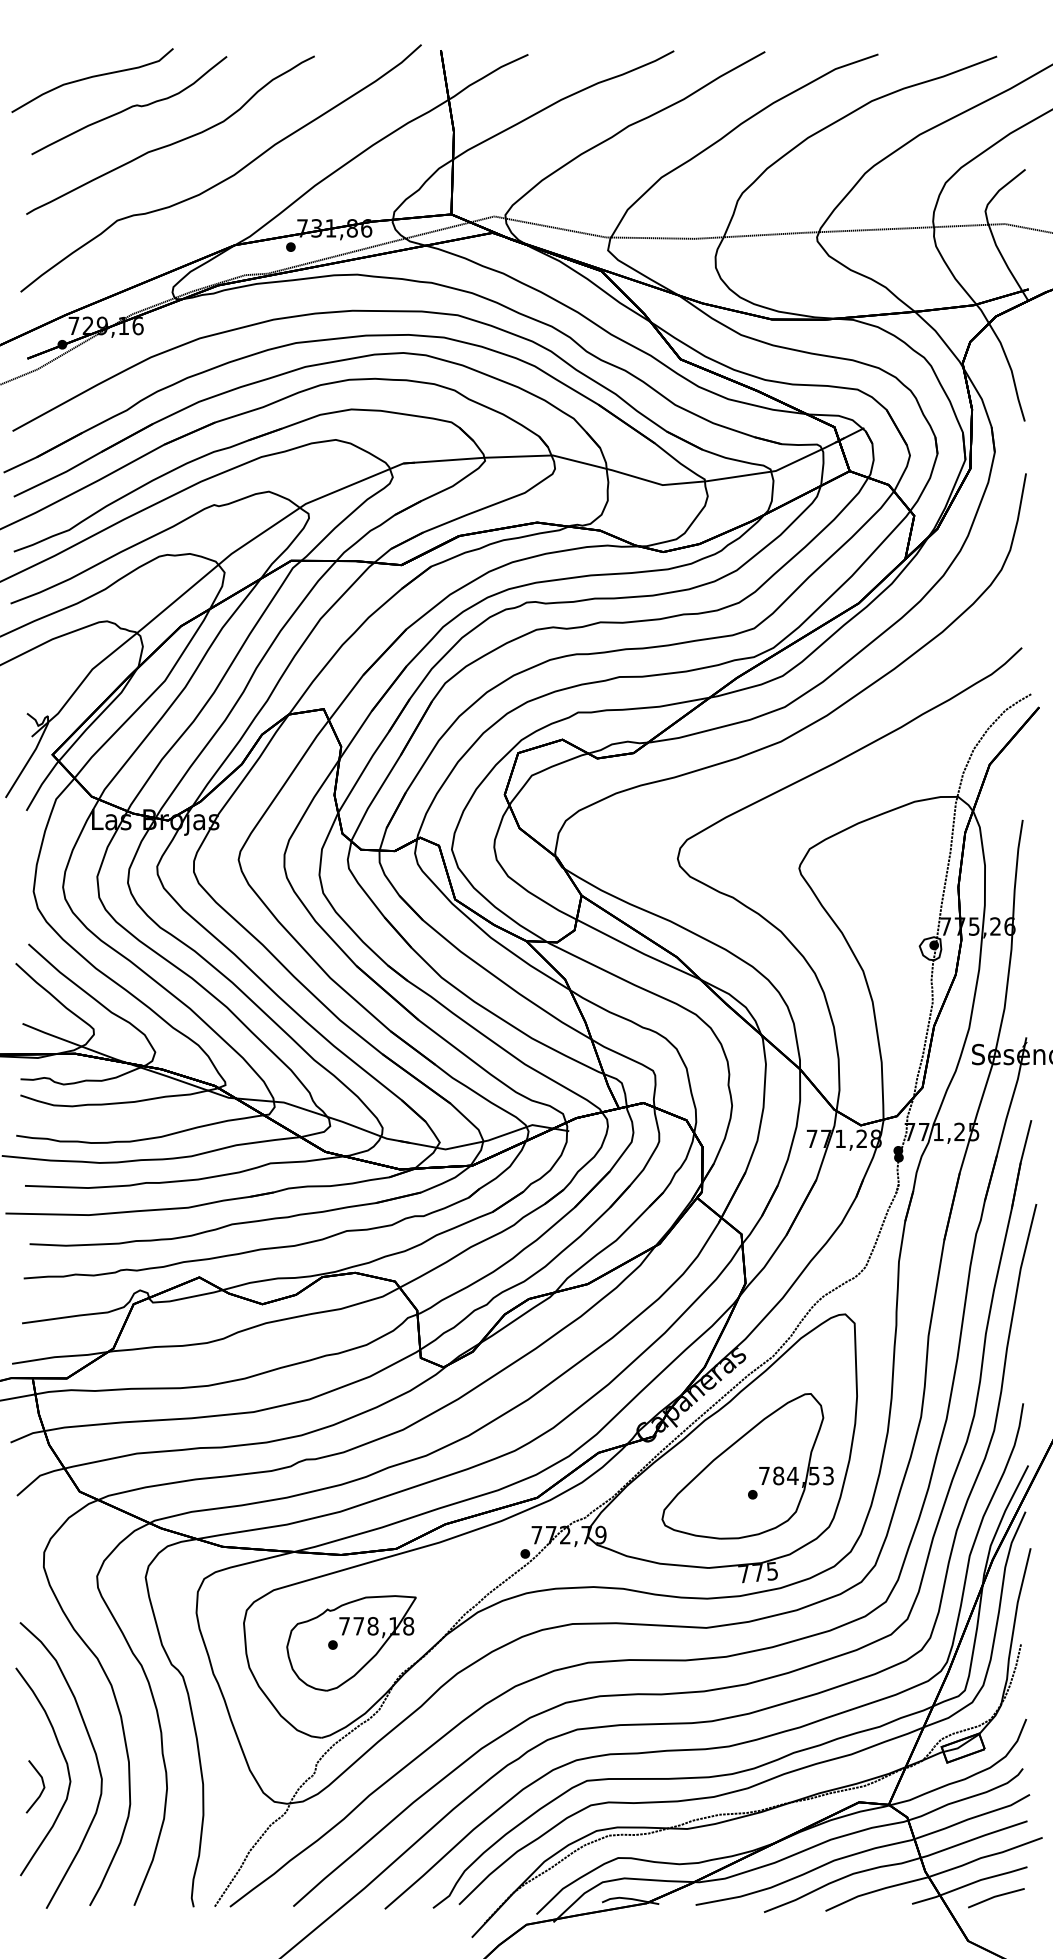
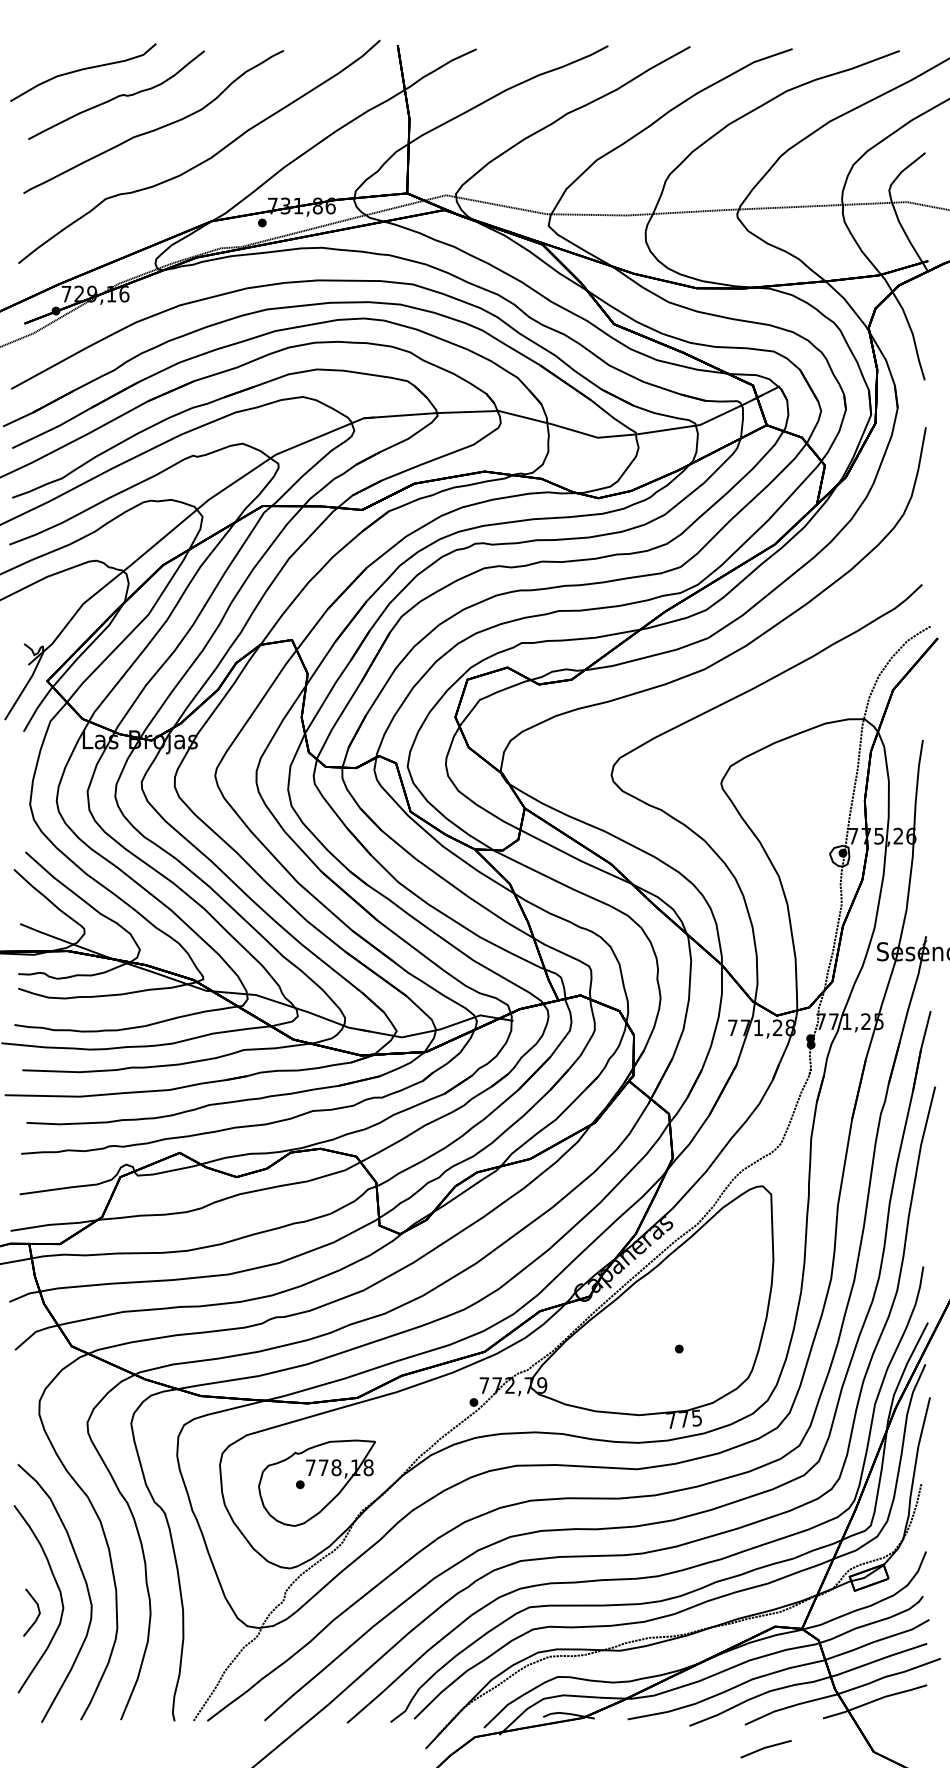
part: (747, 1466) -> (674, 1323), removed
part: (995, 1898) -> (765, 1749), moved

